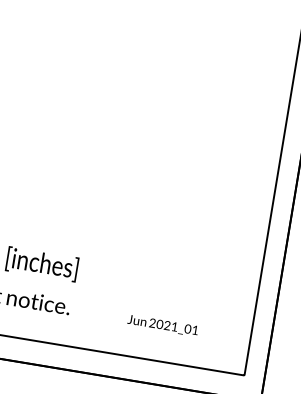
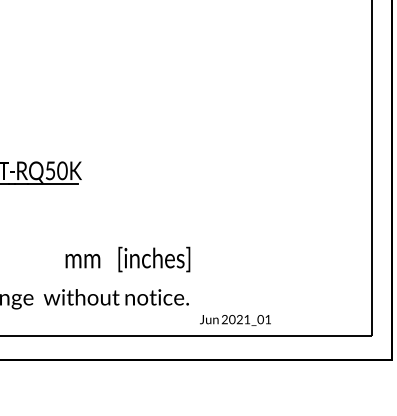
text: (162, 325) -> (235, 320), moved

